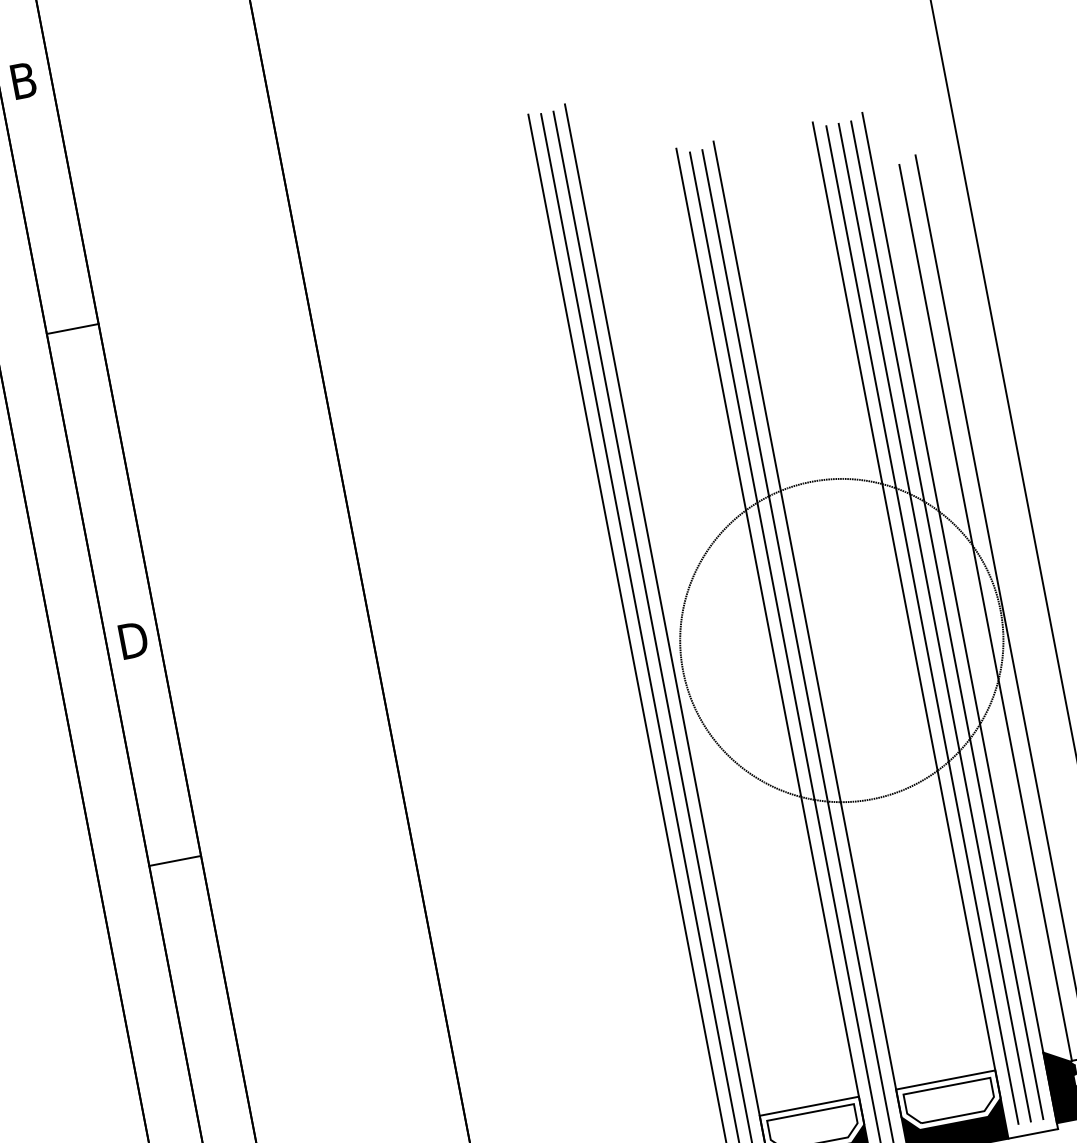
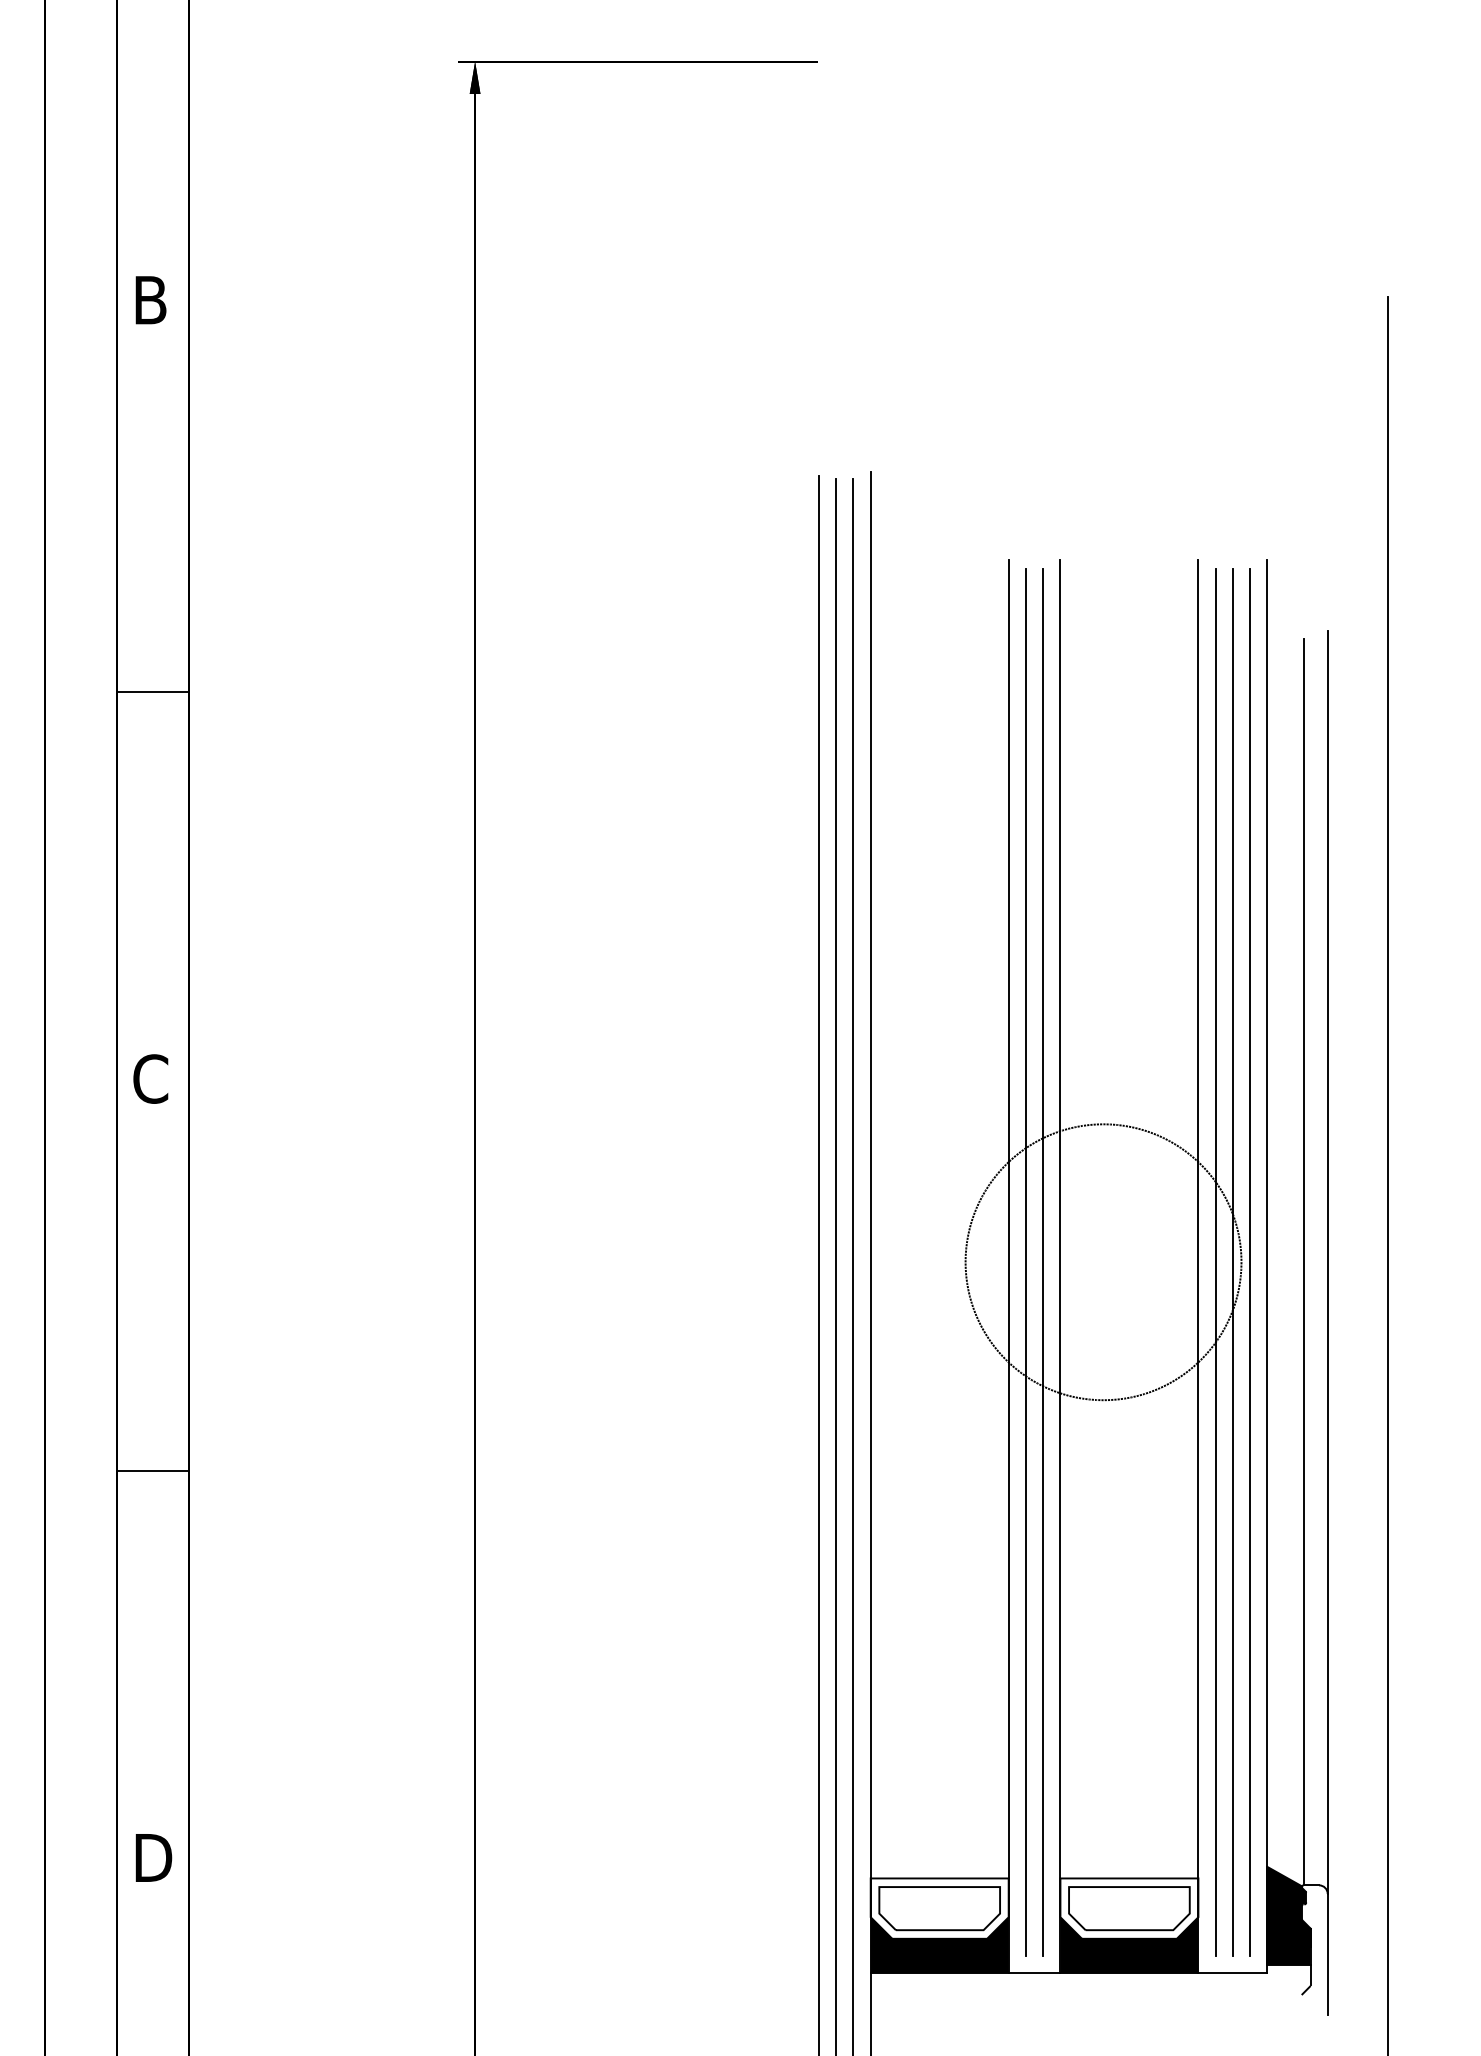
line: (72, 328) -> (152, 691), moved
text: (132, 640) -> (152, 1078), D -> C
circle: (841, 640) -> (1103, 1262), size x0.62
line: (175, 860) -> (152, 1470), moved

